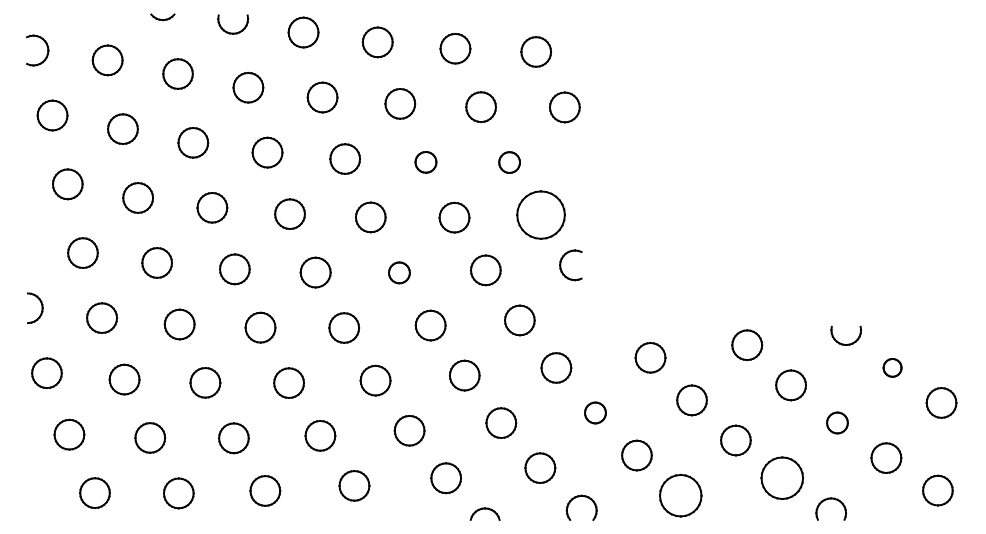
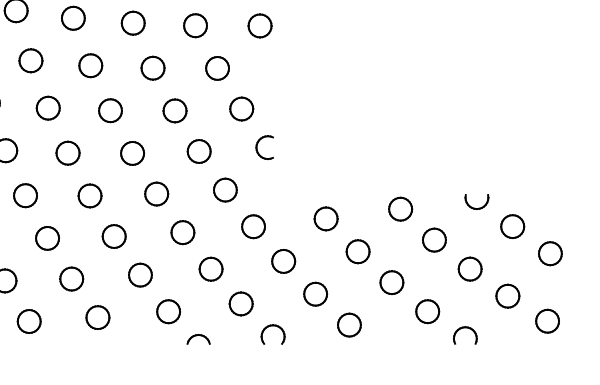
part: (425, 162) -> (152, 68), size x1.43
part: (509, 162) -> (217, 68), size x1.43
part: (540, 215) -> (241, 109), size x0.62
part: (399, 272) -> (132, 153), size x1.43
part: (892, 367) -> (512, 226), size x1.67
part: (595, 412) -> (283, 261), size x1.43
part: (837, 422) -> (470, 268), size x1.43
part: (782, 477) -> (427, 311), size x0.71
part: (680, 495) -> (349, 325), size x0.71

